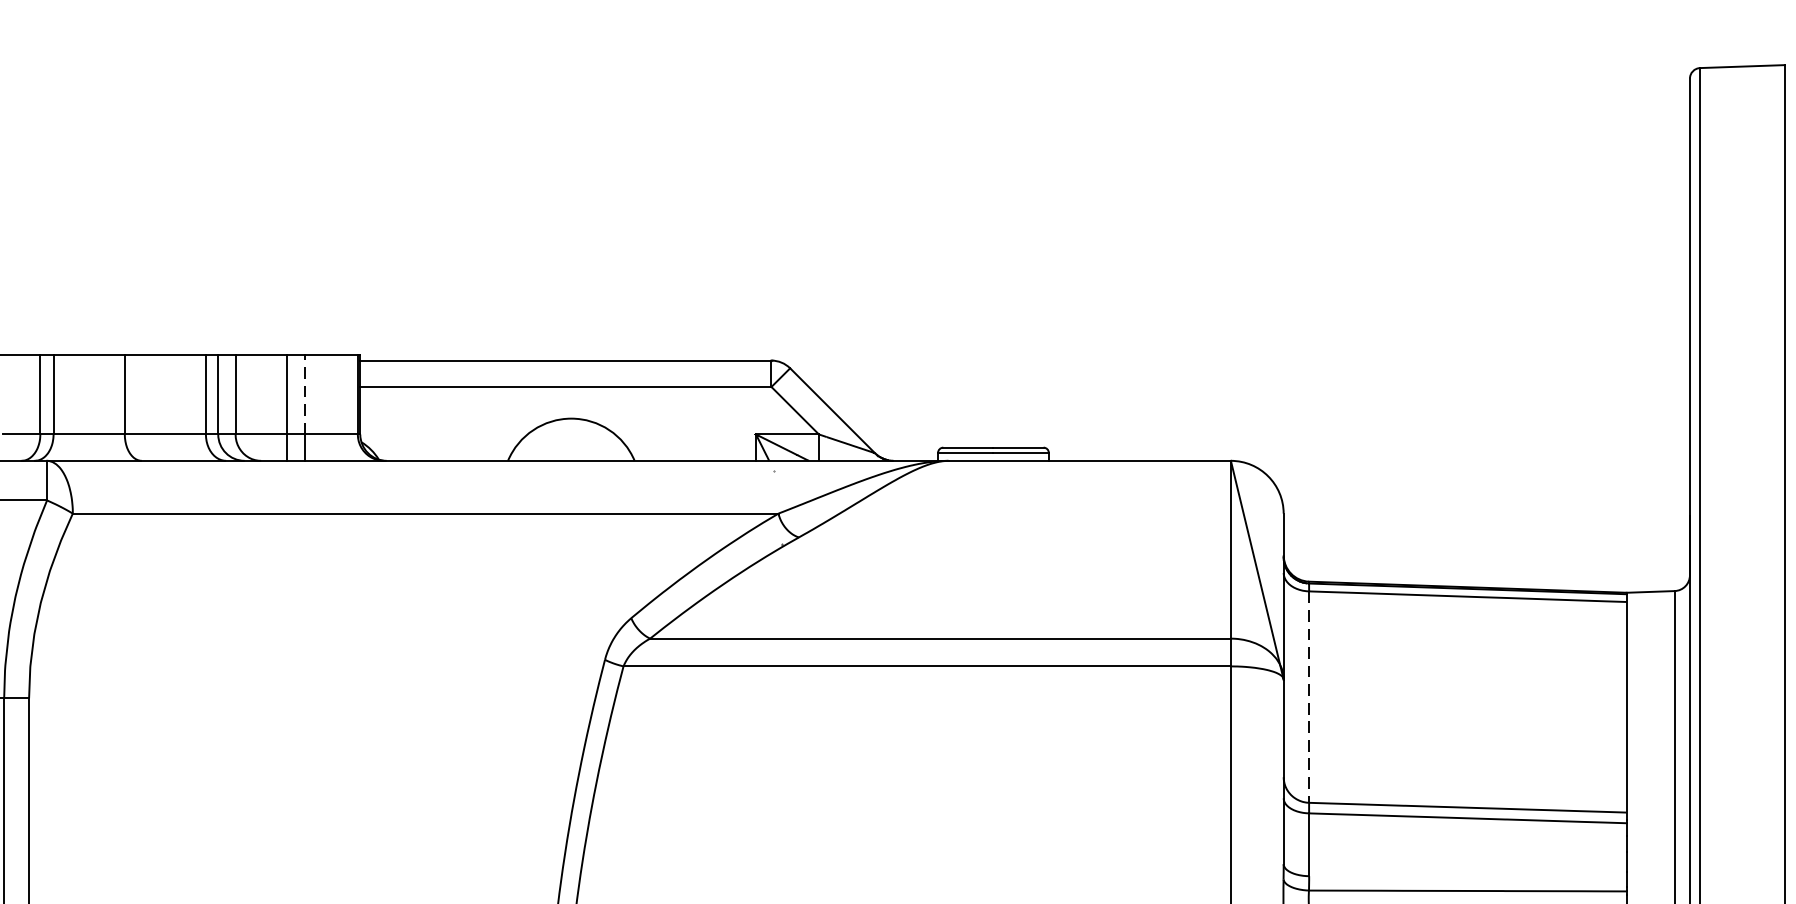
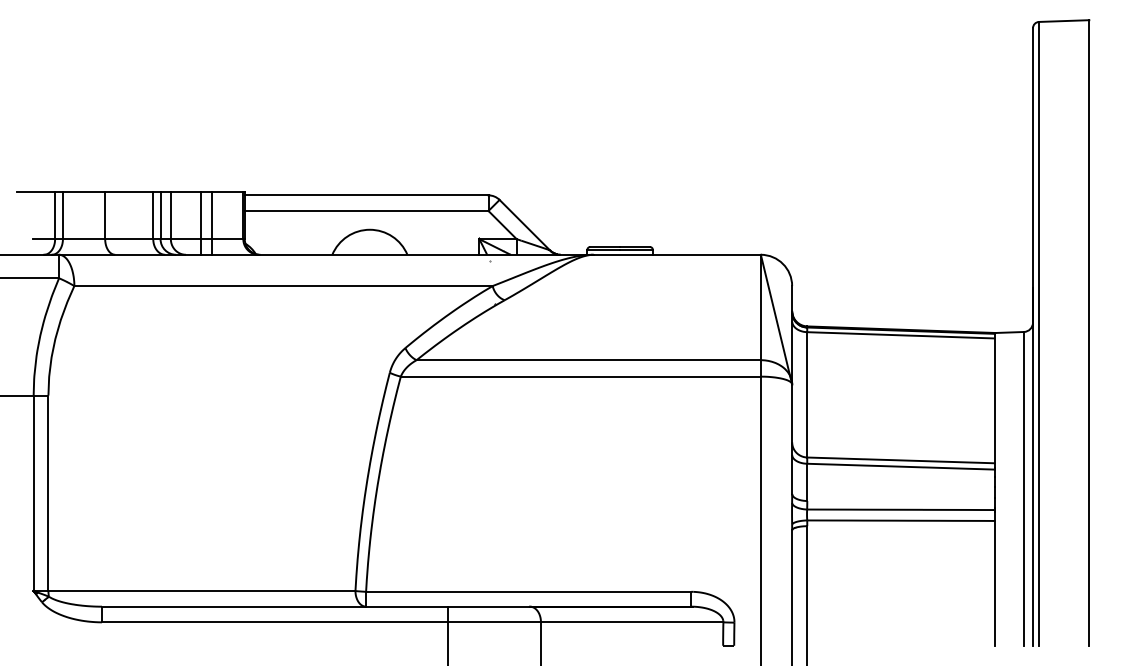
line: (305, 394) -> (212, 215), dashed -> solid
line: (1309, 696) -> (807, 394), dashed -> solid

